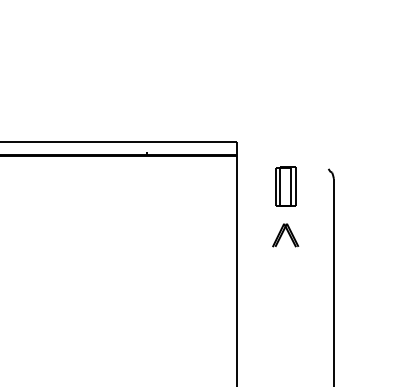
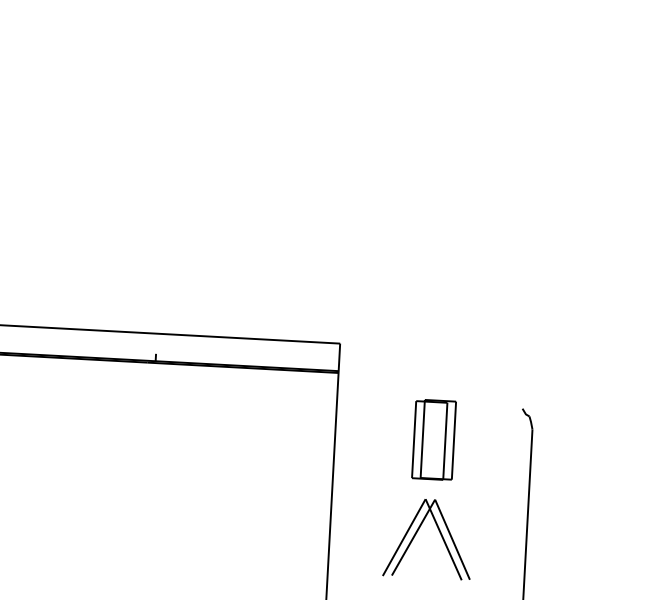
part: (285, 235) -> (427, 538), size x1.67

